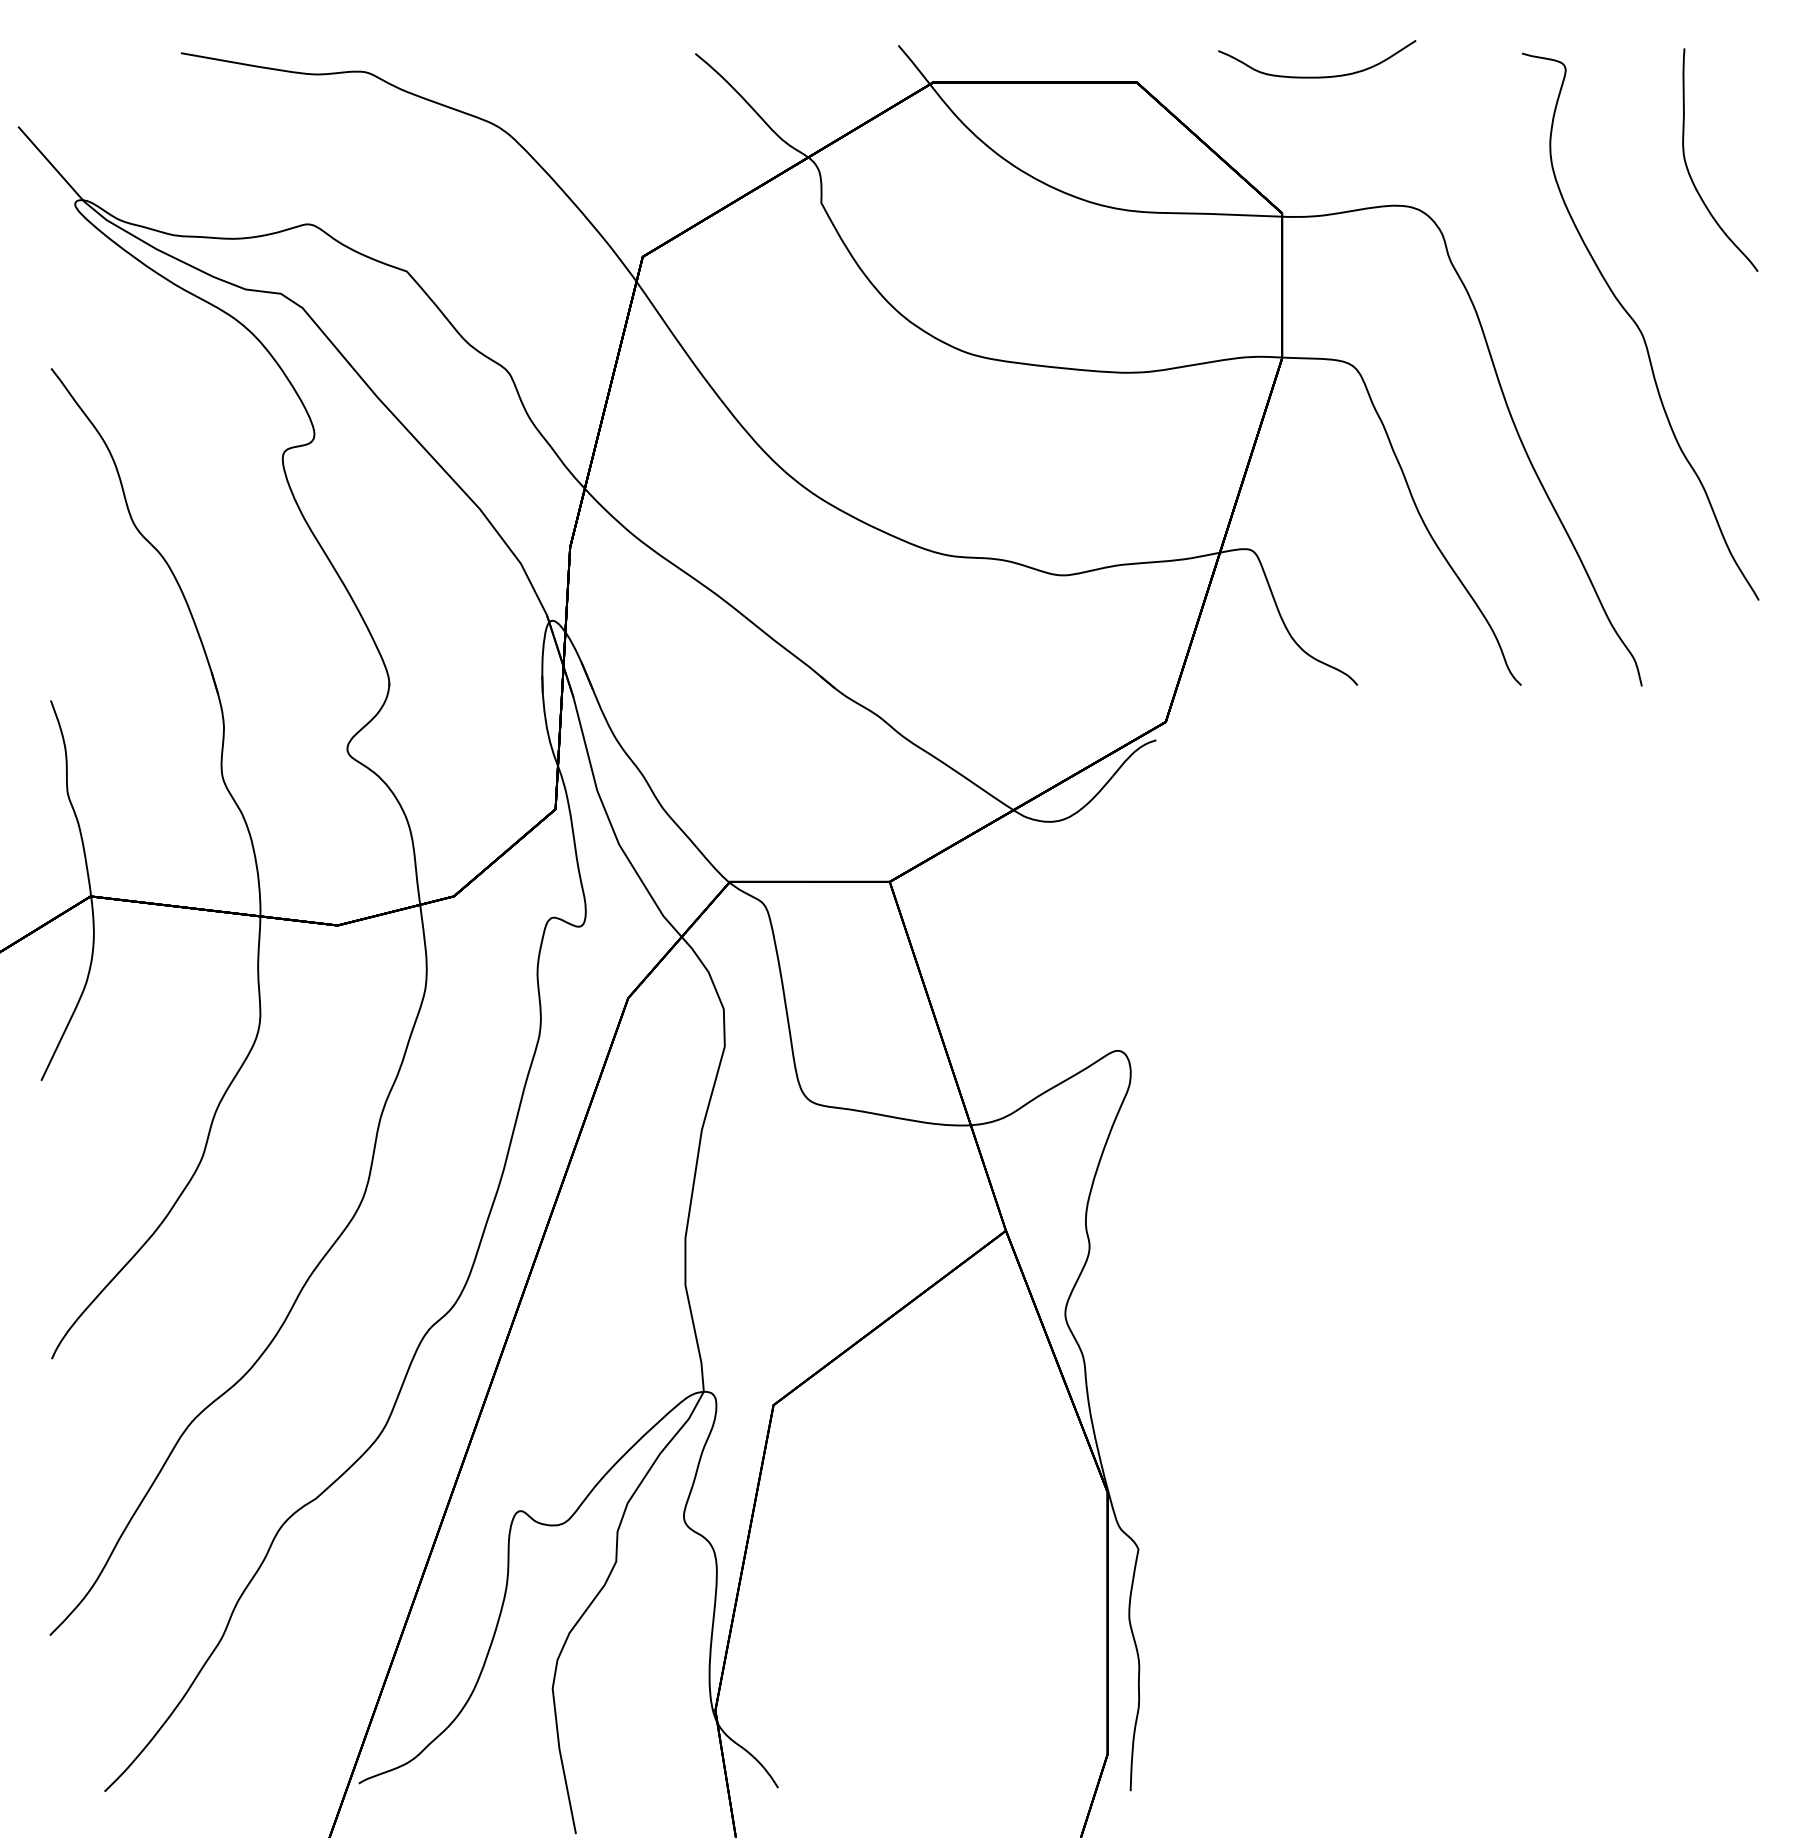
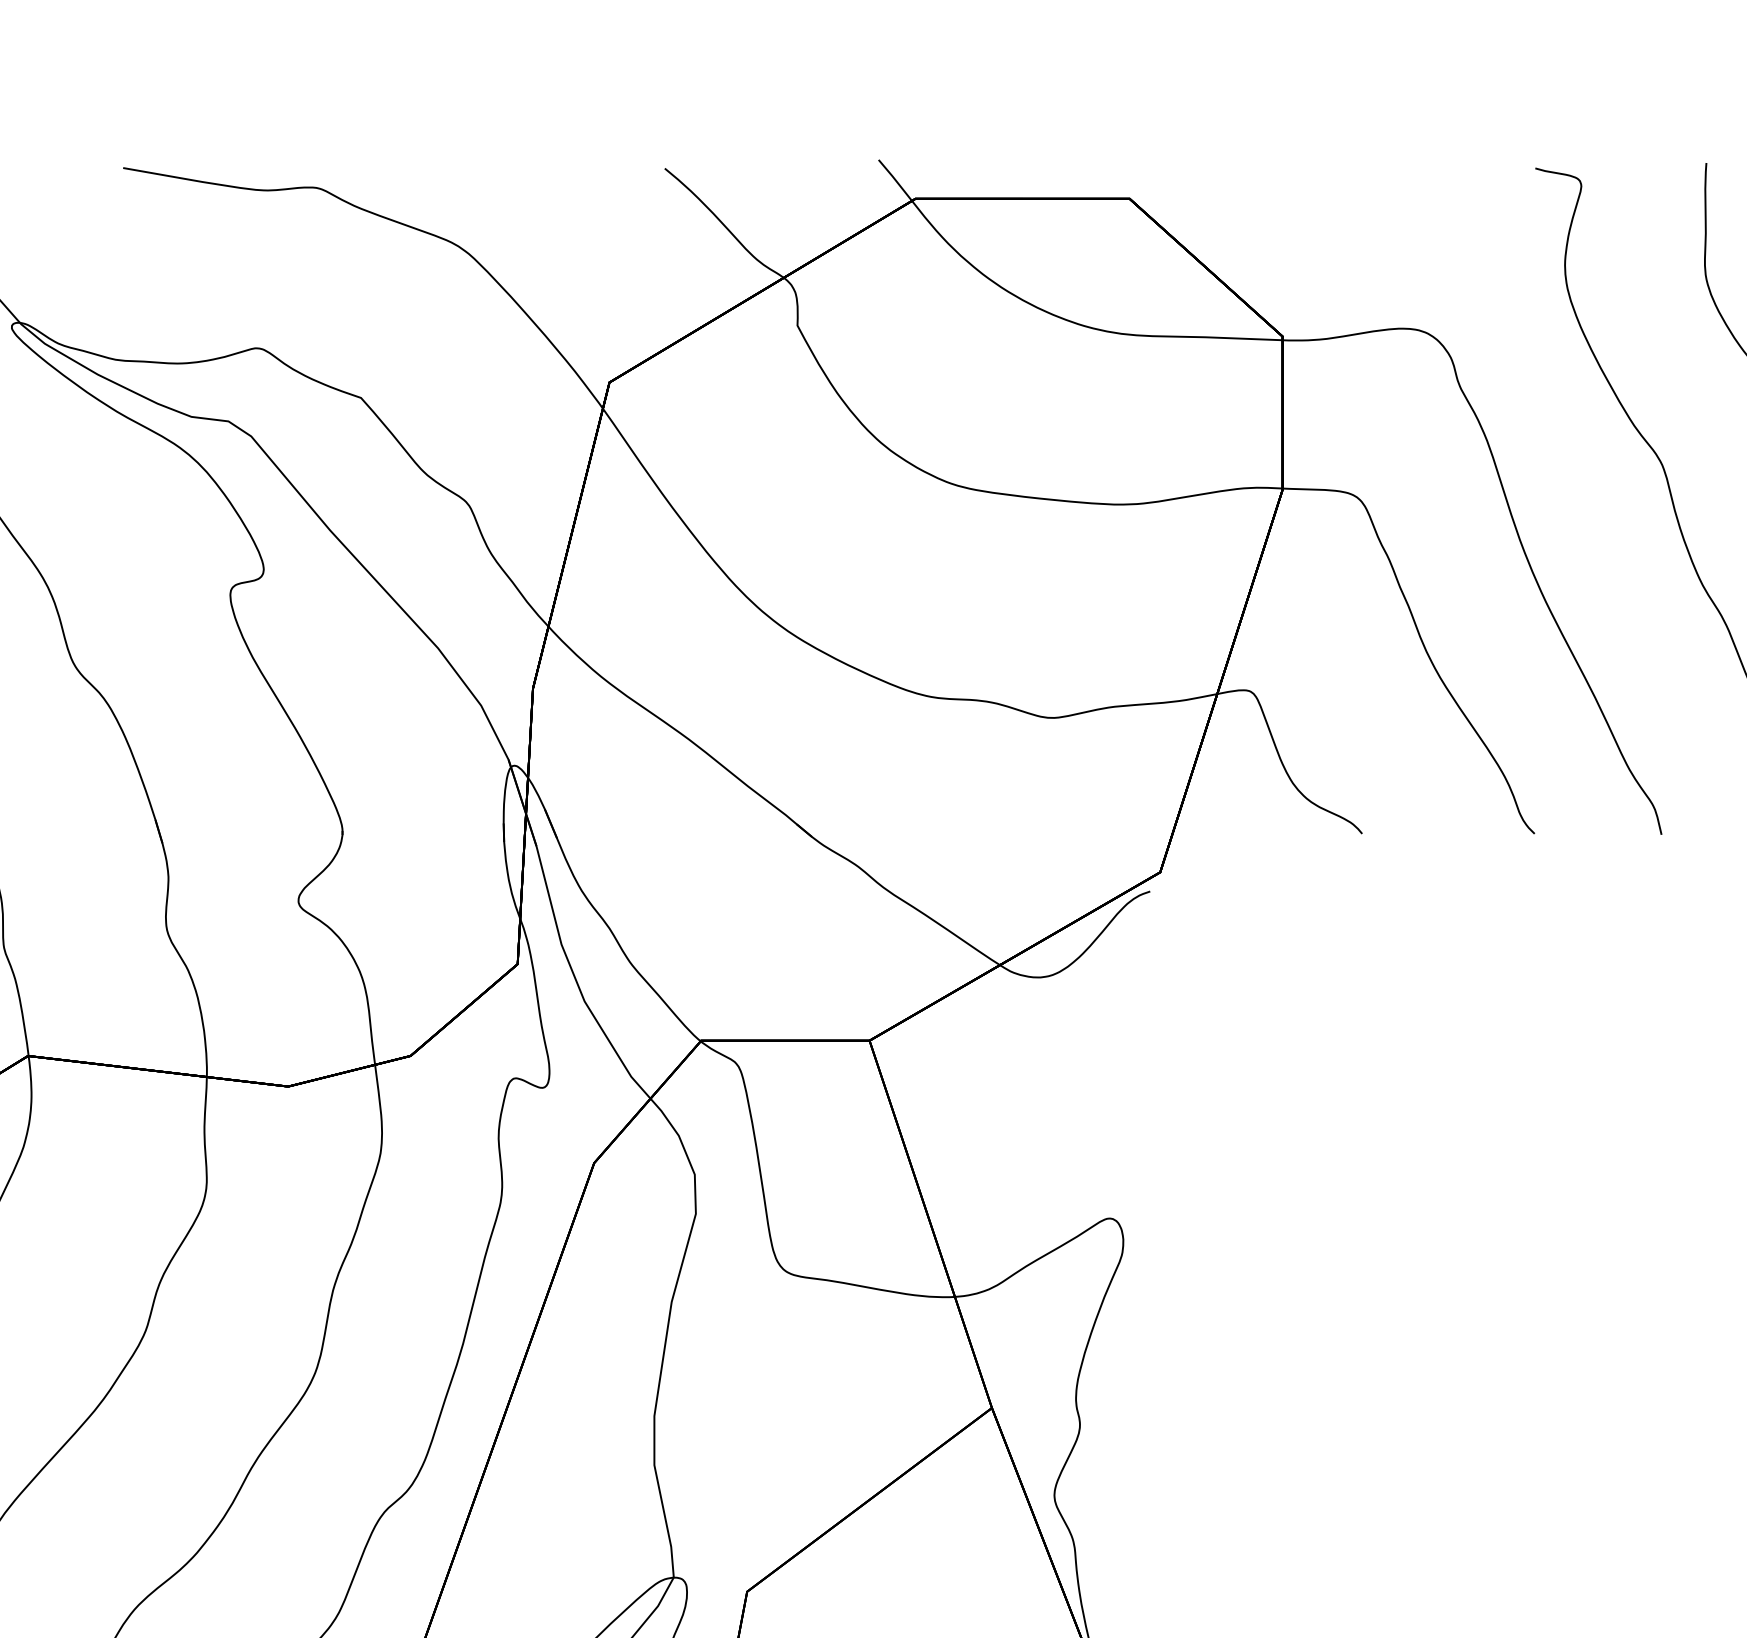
curve: (1317, 76) -> (1319, 192), removed

